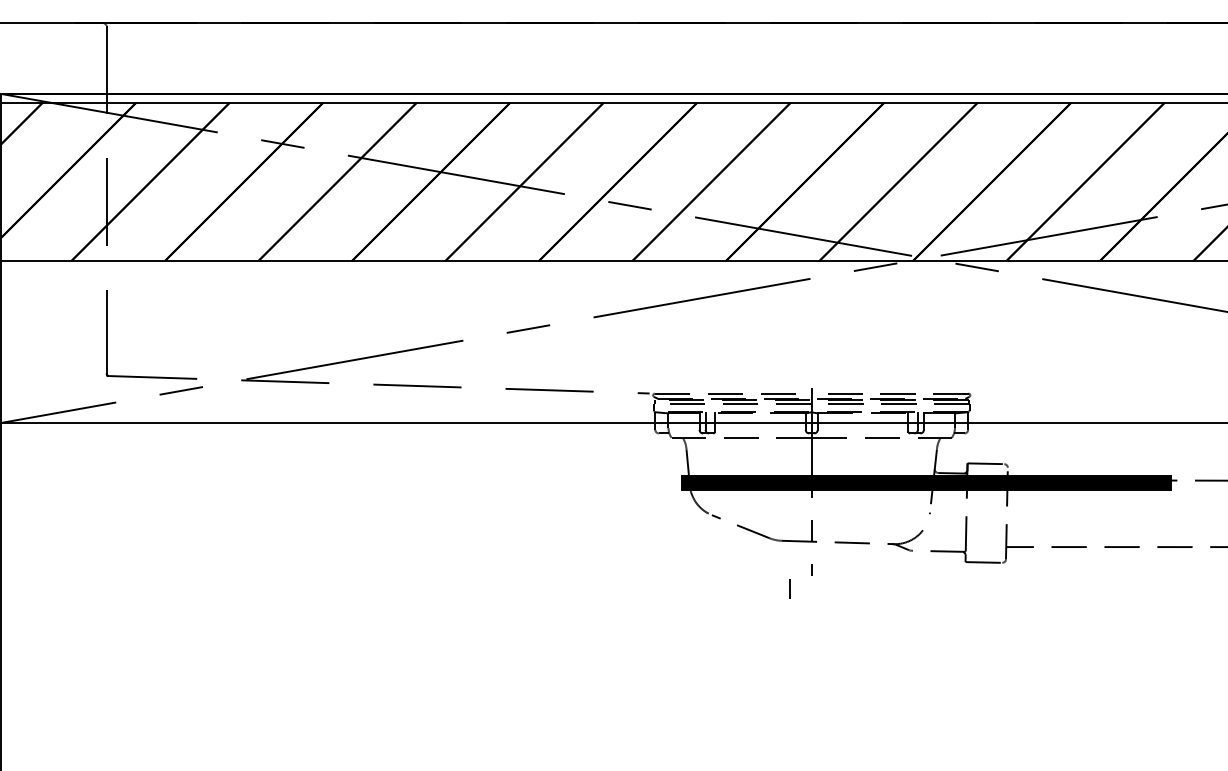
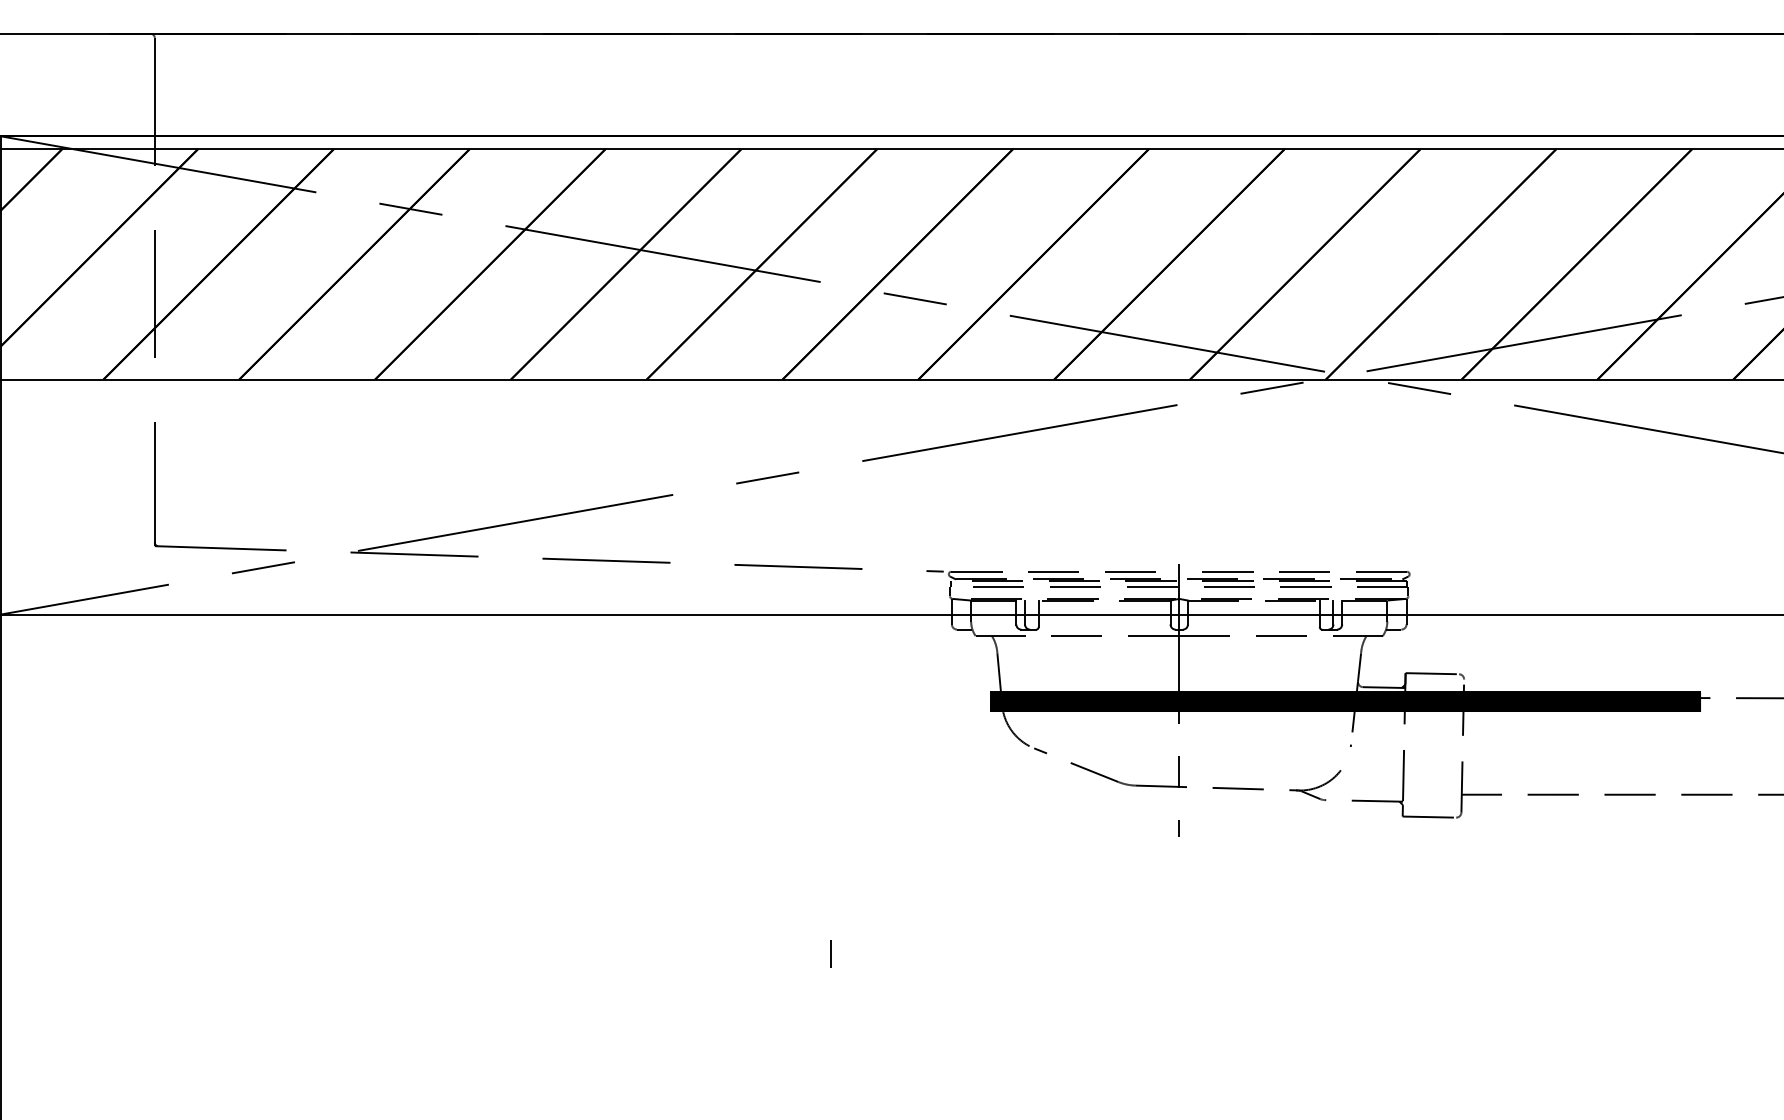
line: (789, 588) -> (830, 953), moved

